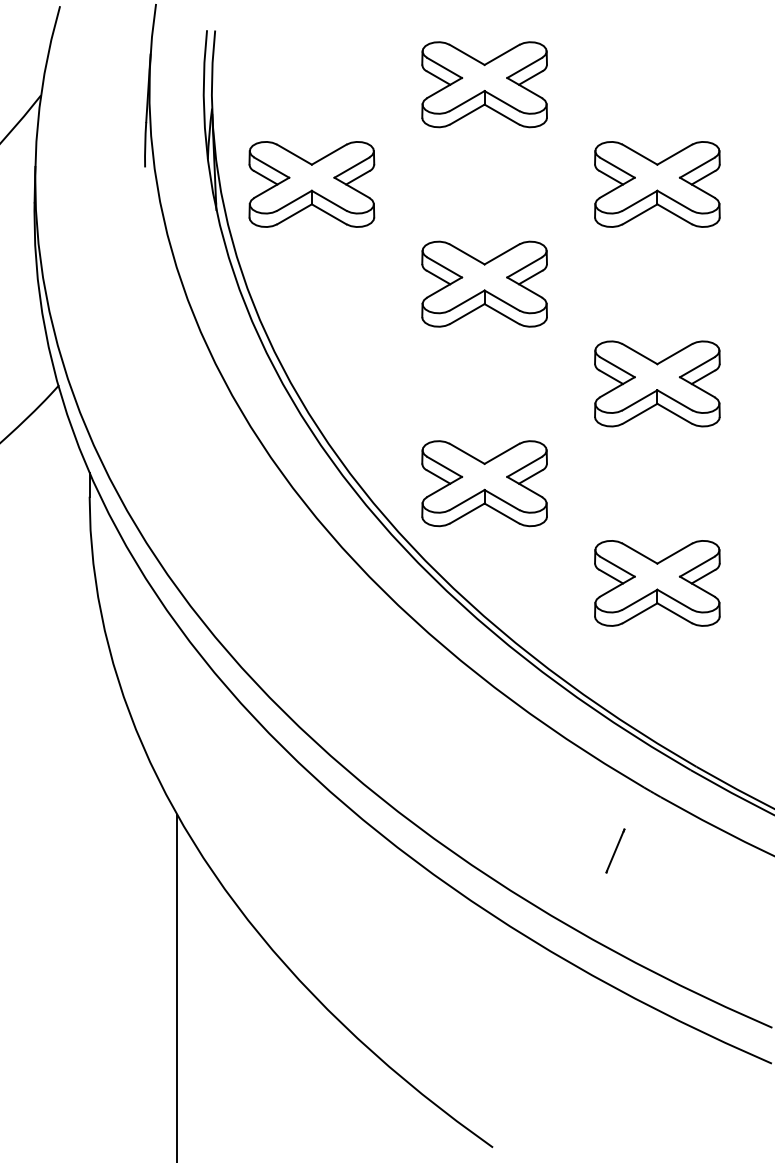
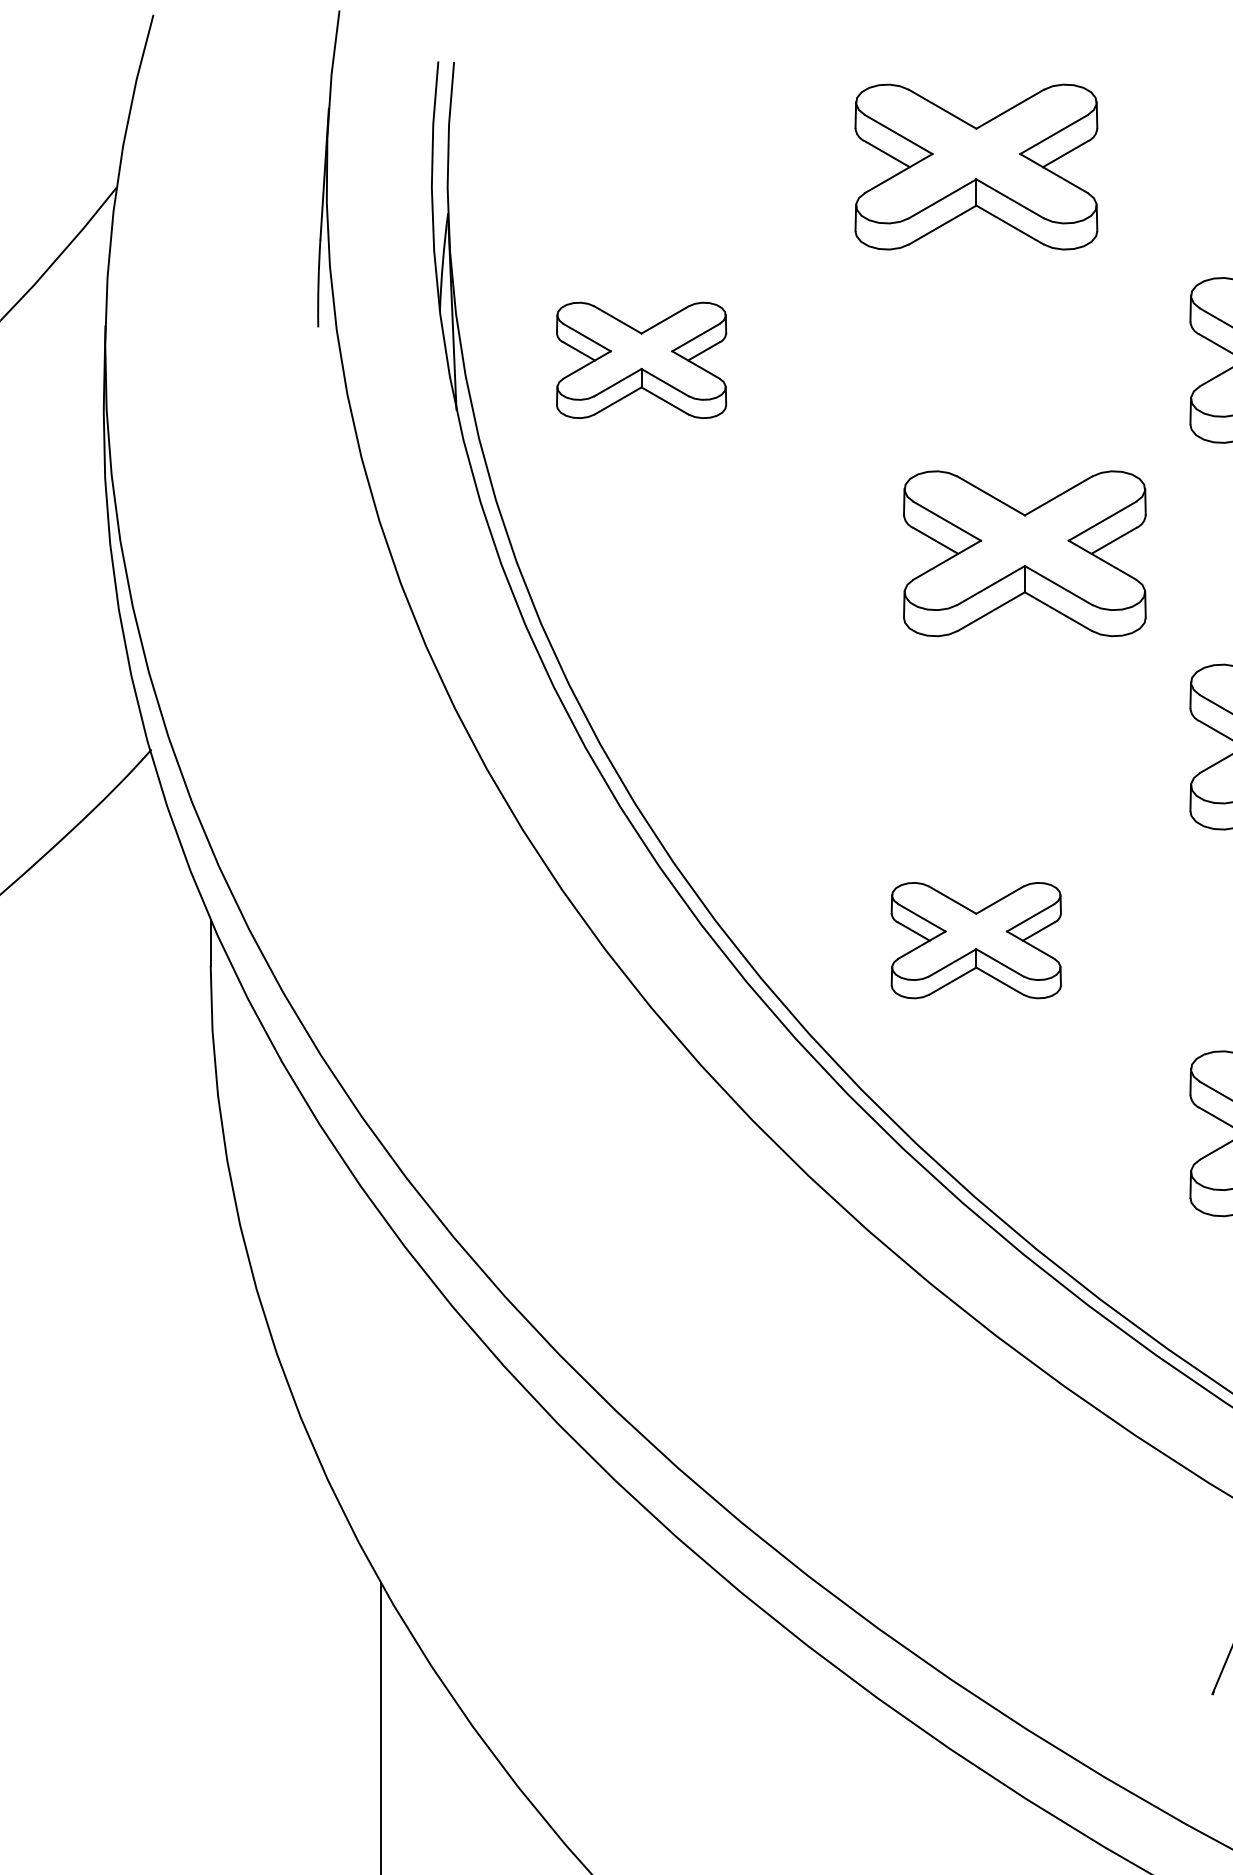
part: (311, 184) -> (640, 360), size x0.7
part: (484, 283) -> (1024, 552), moved
part: (484, 483) -> (976, 940), size x0.7

